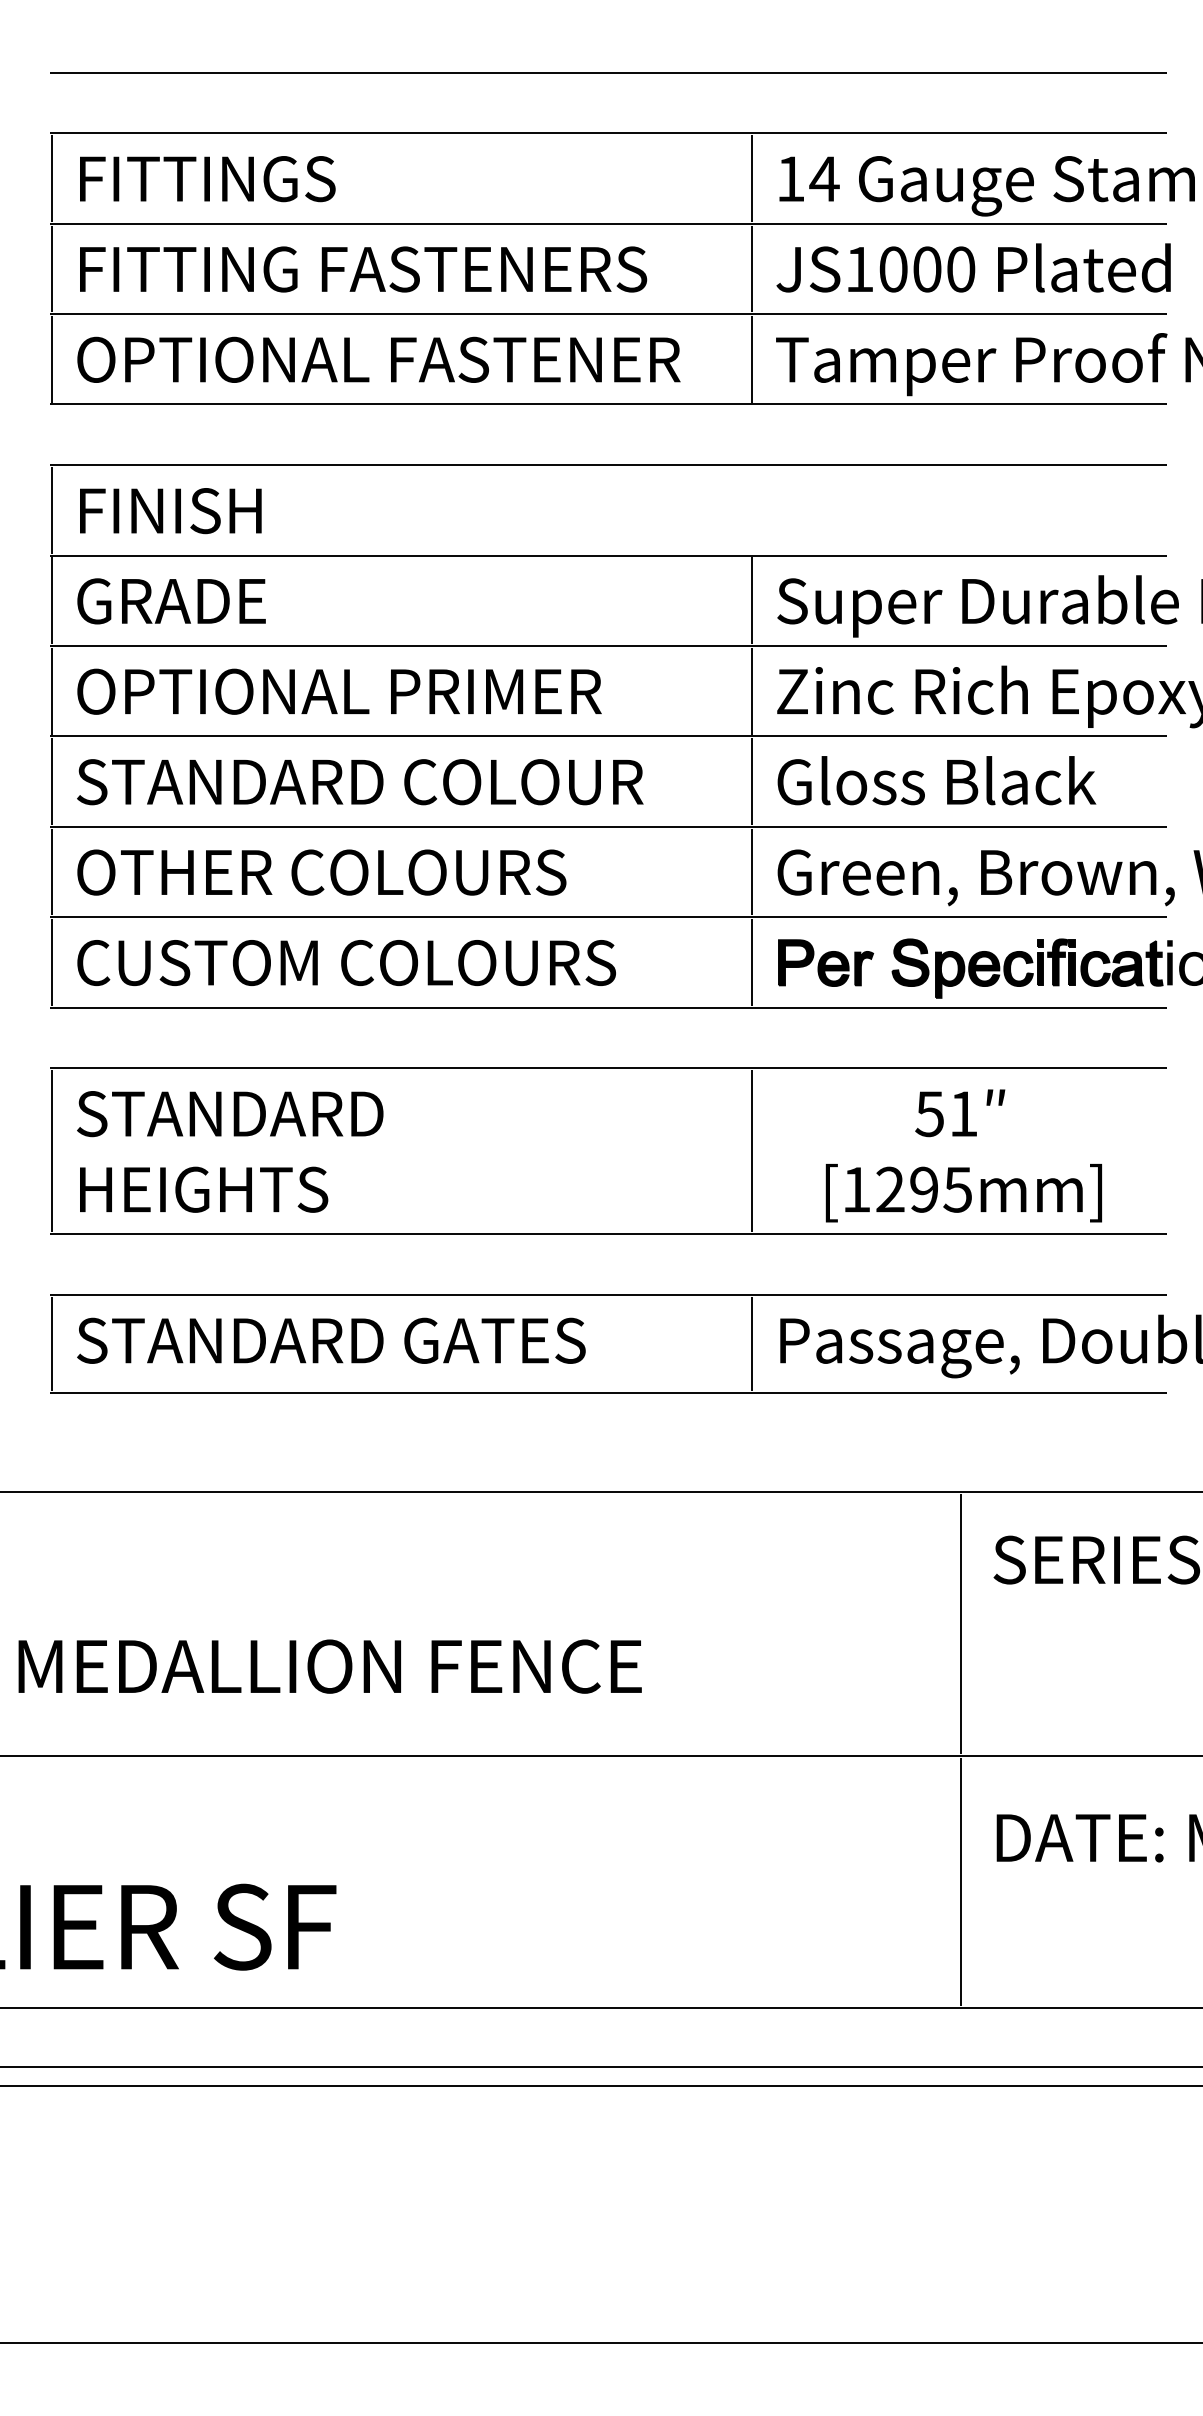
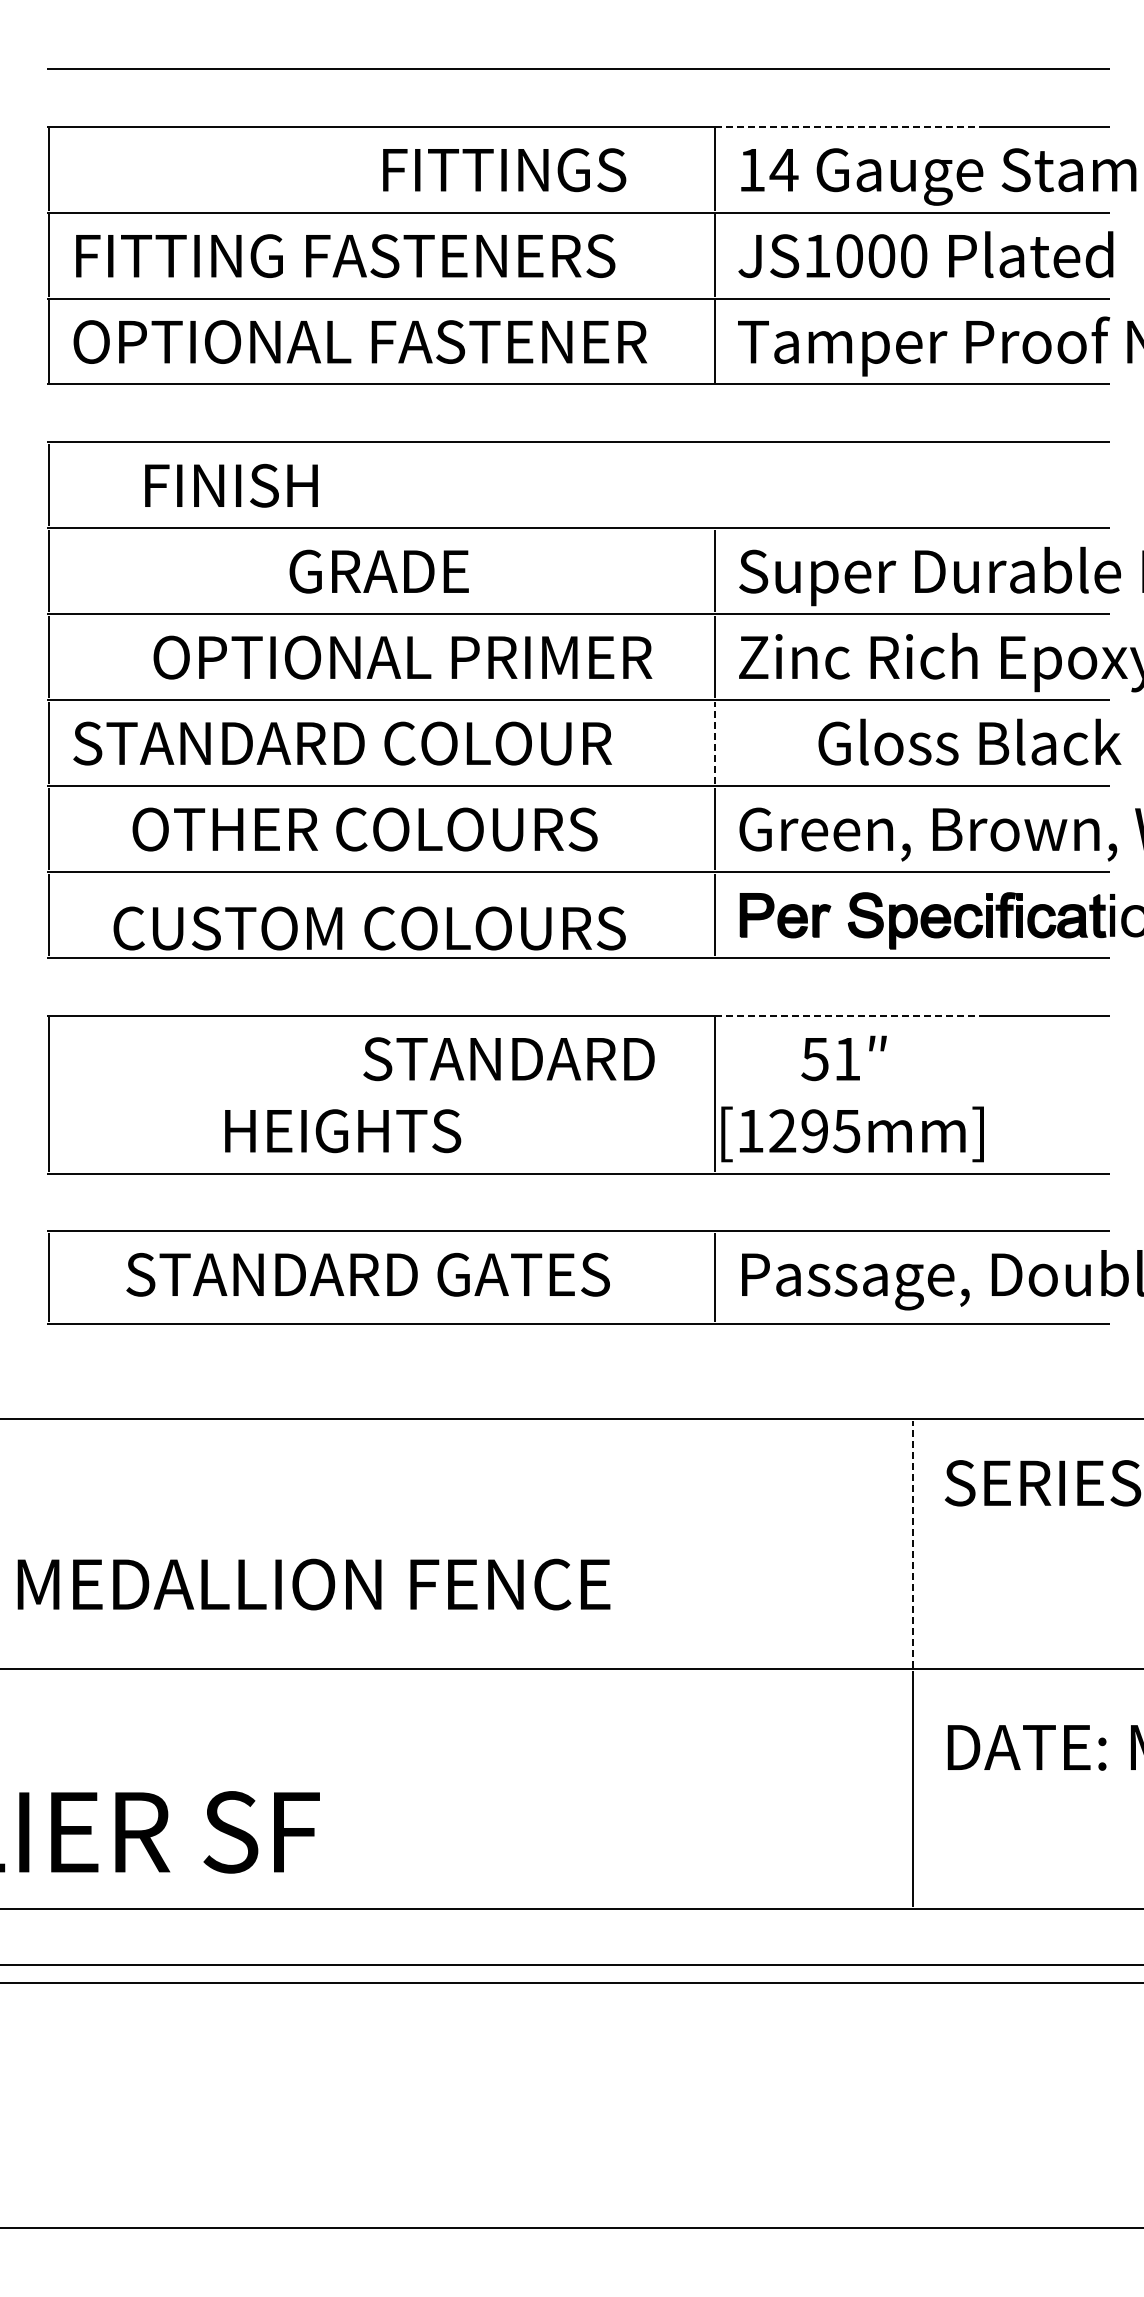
line: (893, 133) -> (849, 126), solid -> dashed
text: (207, 179) -> (504, 170), moved
text: (170, 510) -> (231, 485), moved
text: (170, 601) -> (378, 571), moved
text: (339, 691) -> (402, 657), moved
text: (936, 779) -> (969, 741), moved
line: (751, 781) -> (714, 742), solid -> dashed
text: (321, 872) -> (364, 829), moved
text: (346, 962) -> (369, 928), moved
line: (893, 1068) -> (849, 1015), solid -> dashed
text: (959, 1113) -> (843, 1058), moved
text: (229, 1114) -> (508, 1059), moved
text: (204, 1190) -> (343, 1131), moved
text: (963, 1193) -> (852, 1134), moved
text: (330, 1340) -> (367, 1274), moved
line: (960, 1623) -> (913, 1543), solid -> dashed

